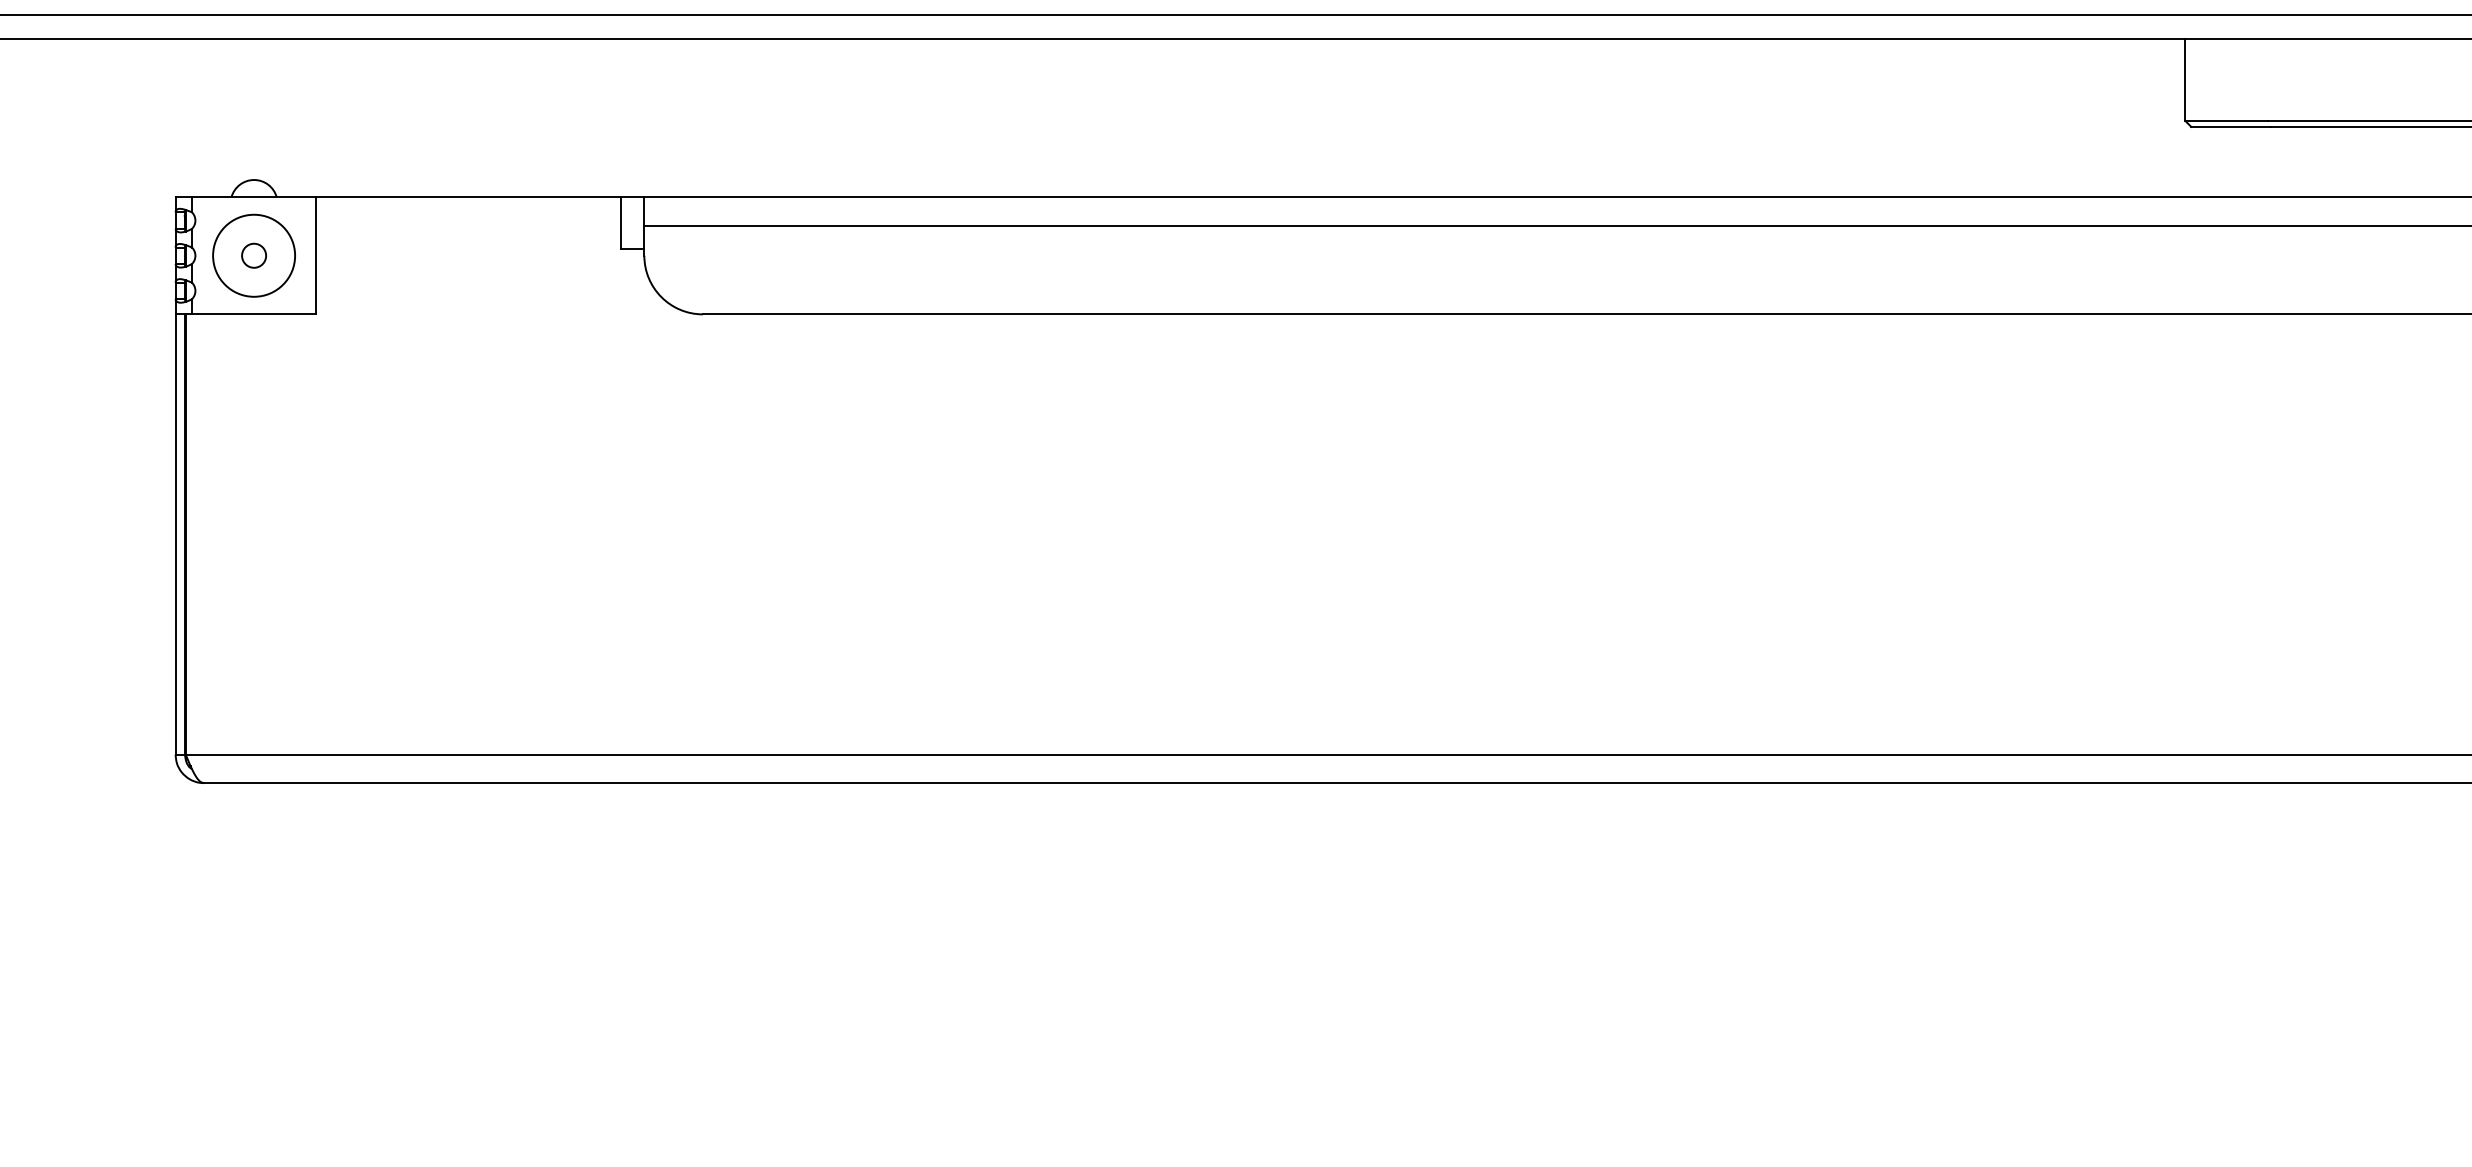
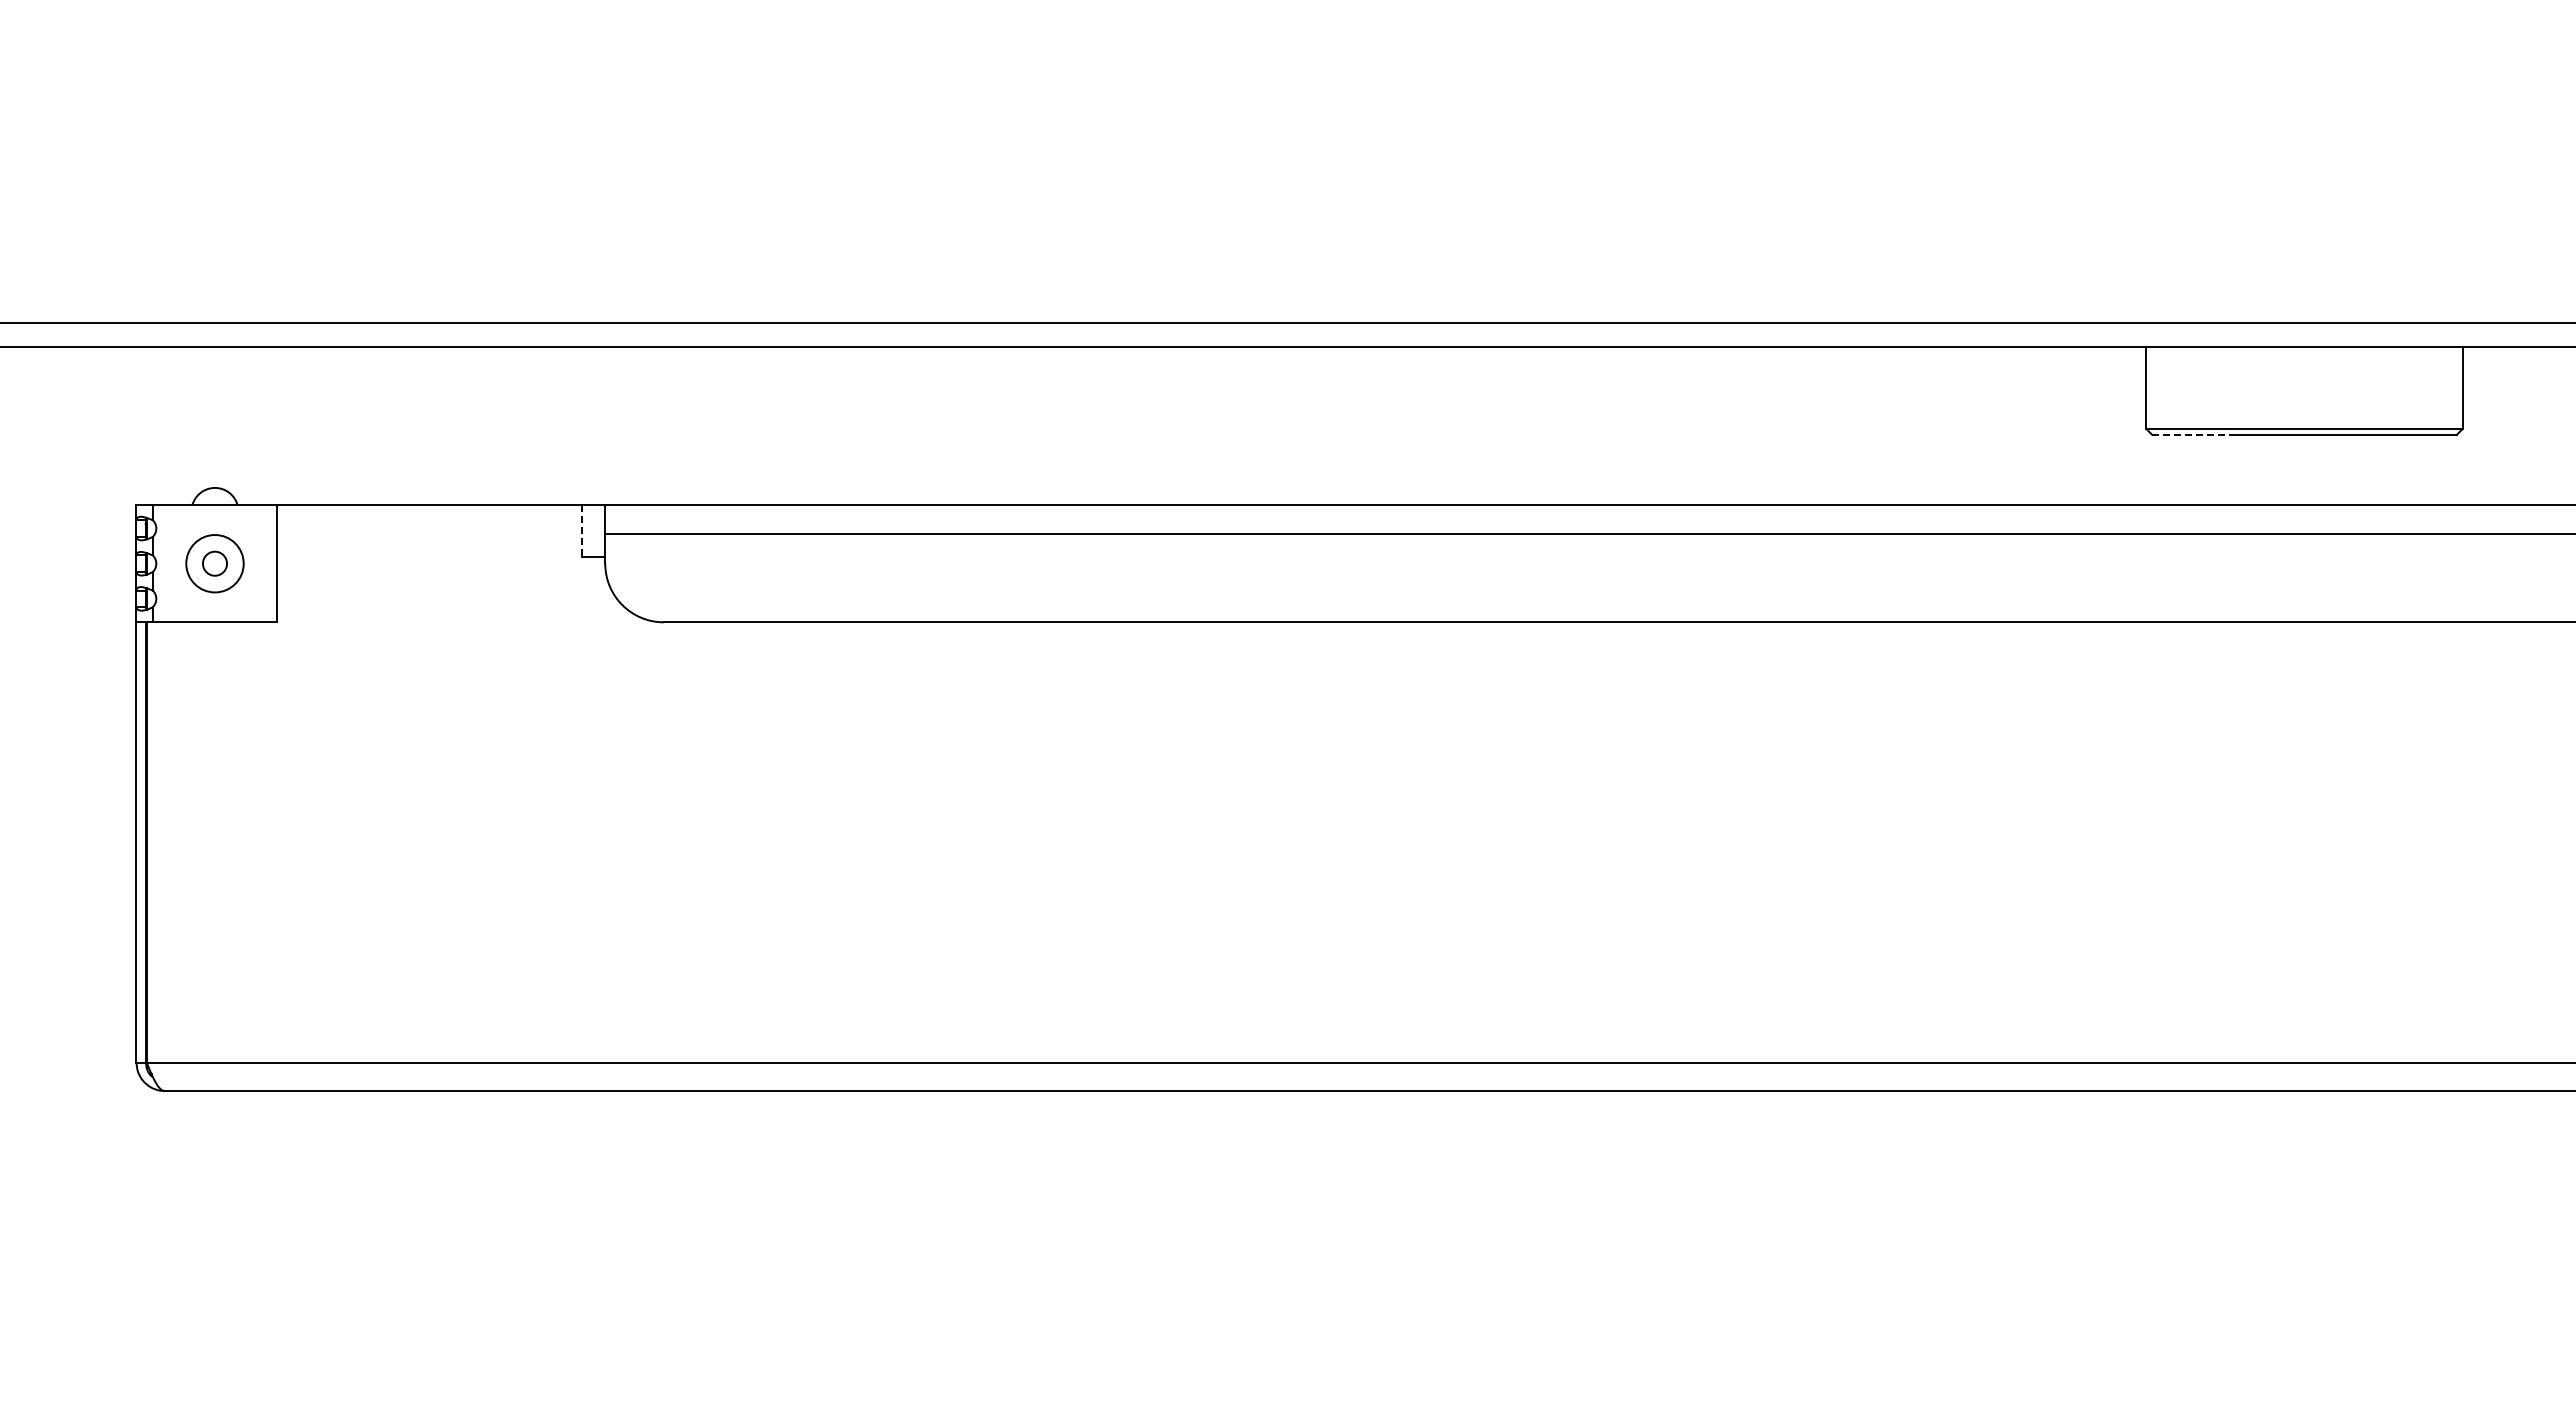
line: (2231, 126) -> (2192, 434), solid -> dashed
line: (620, 223) -> (581, 531), solid -> dashed
circle: (254, 255) -> (215, 563), size x0.7

